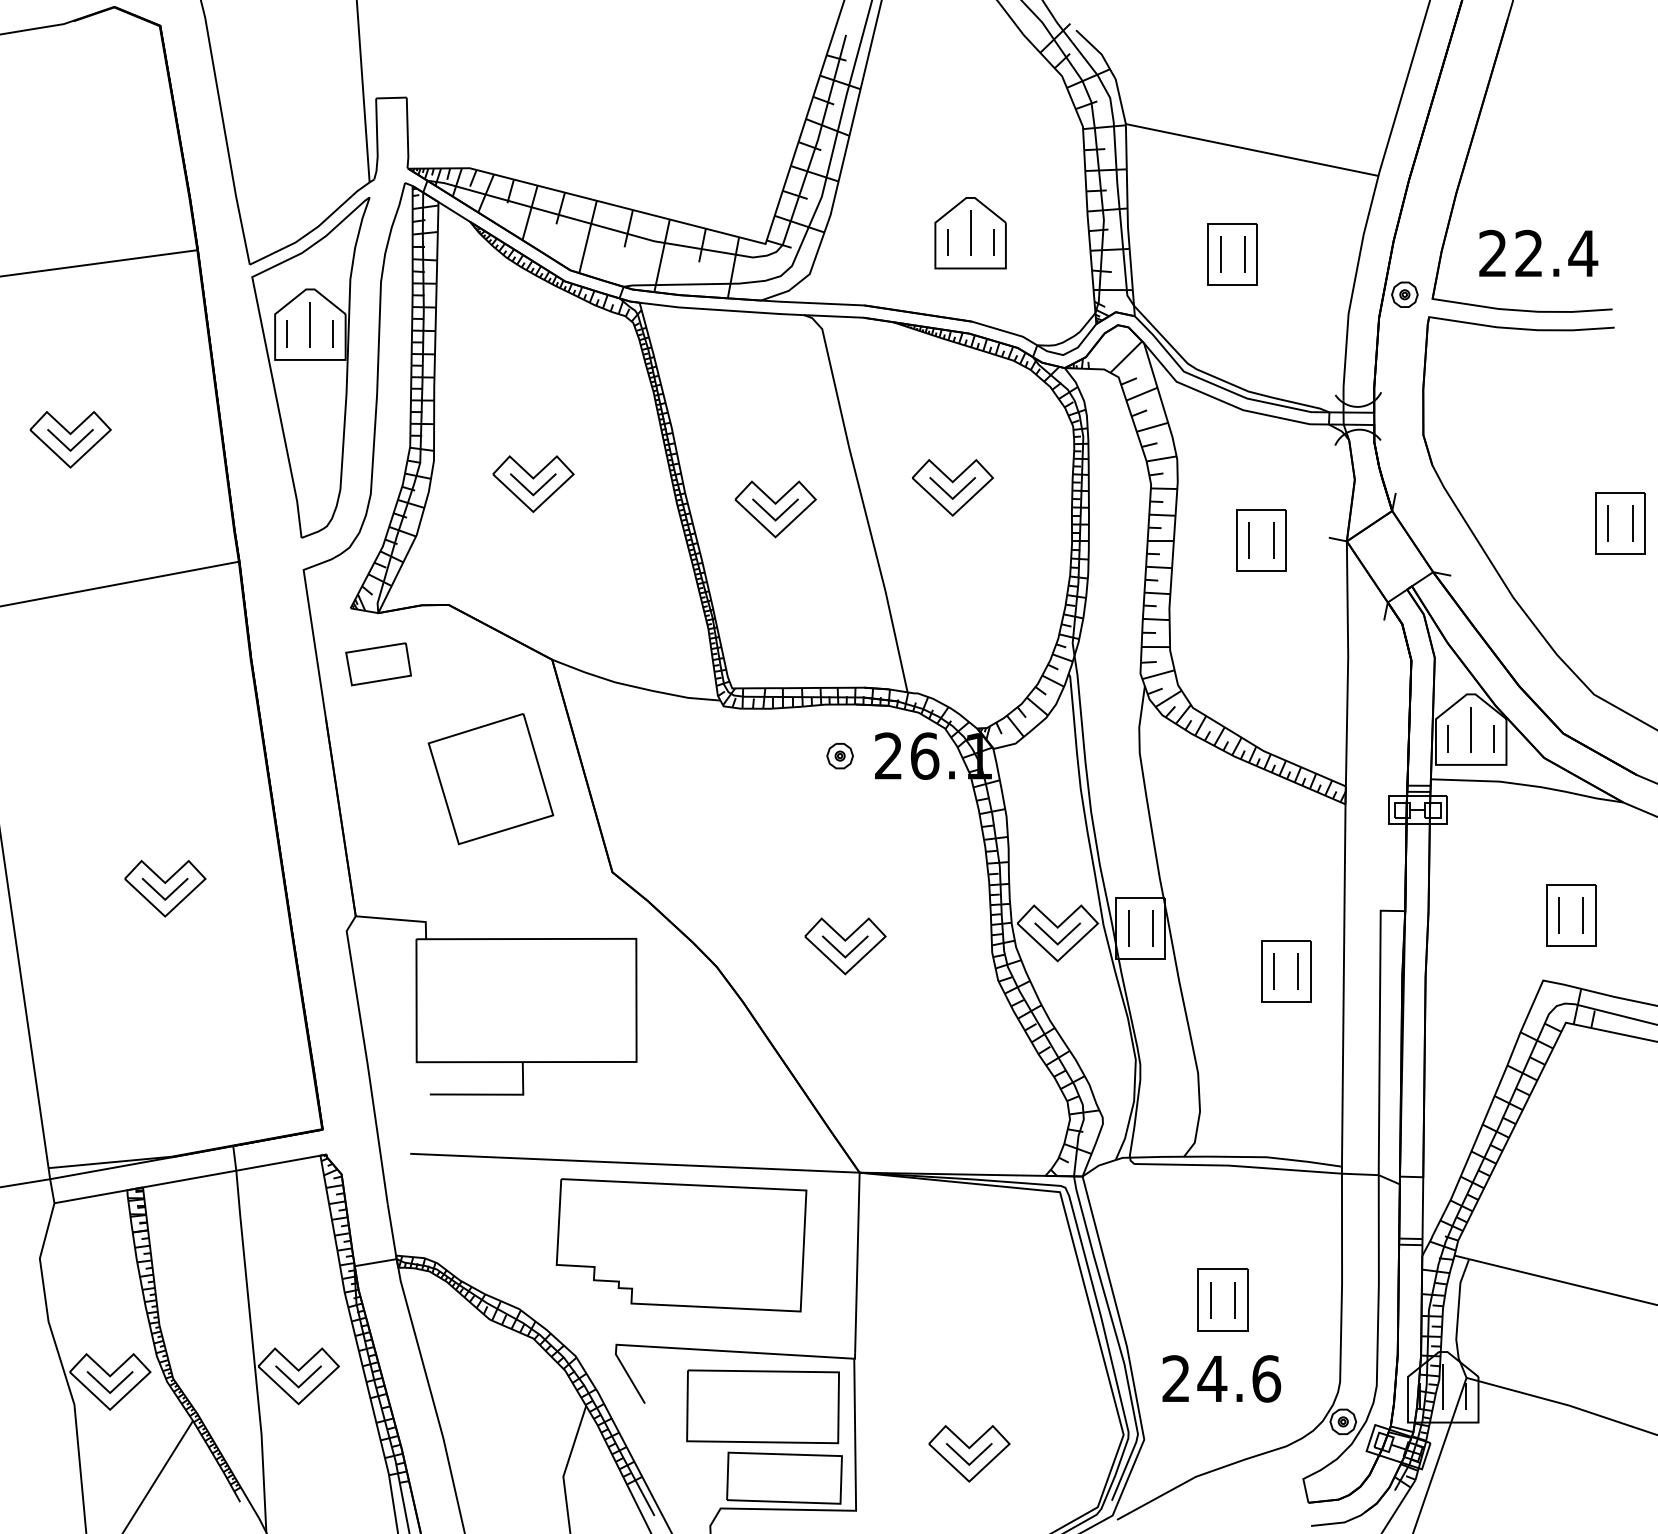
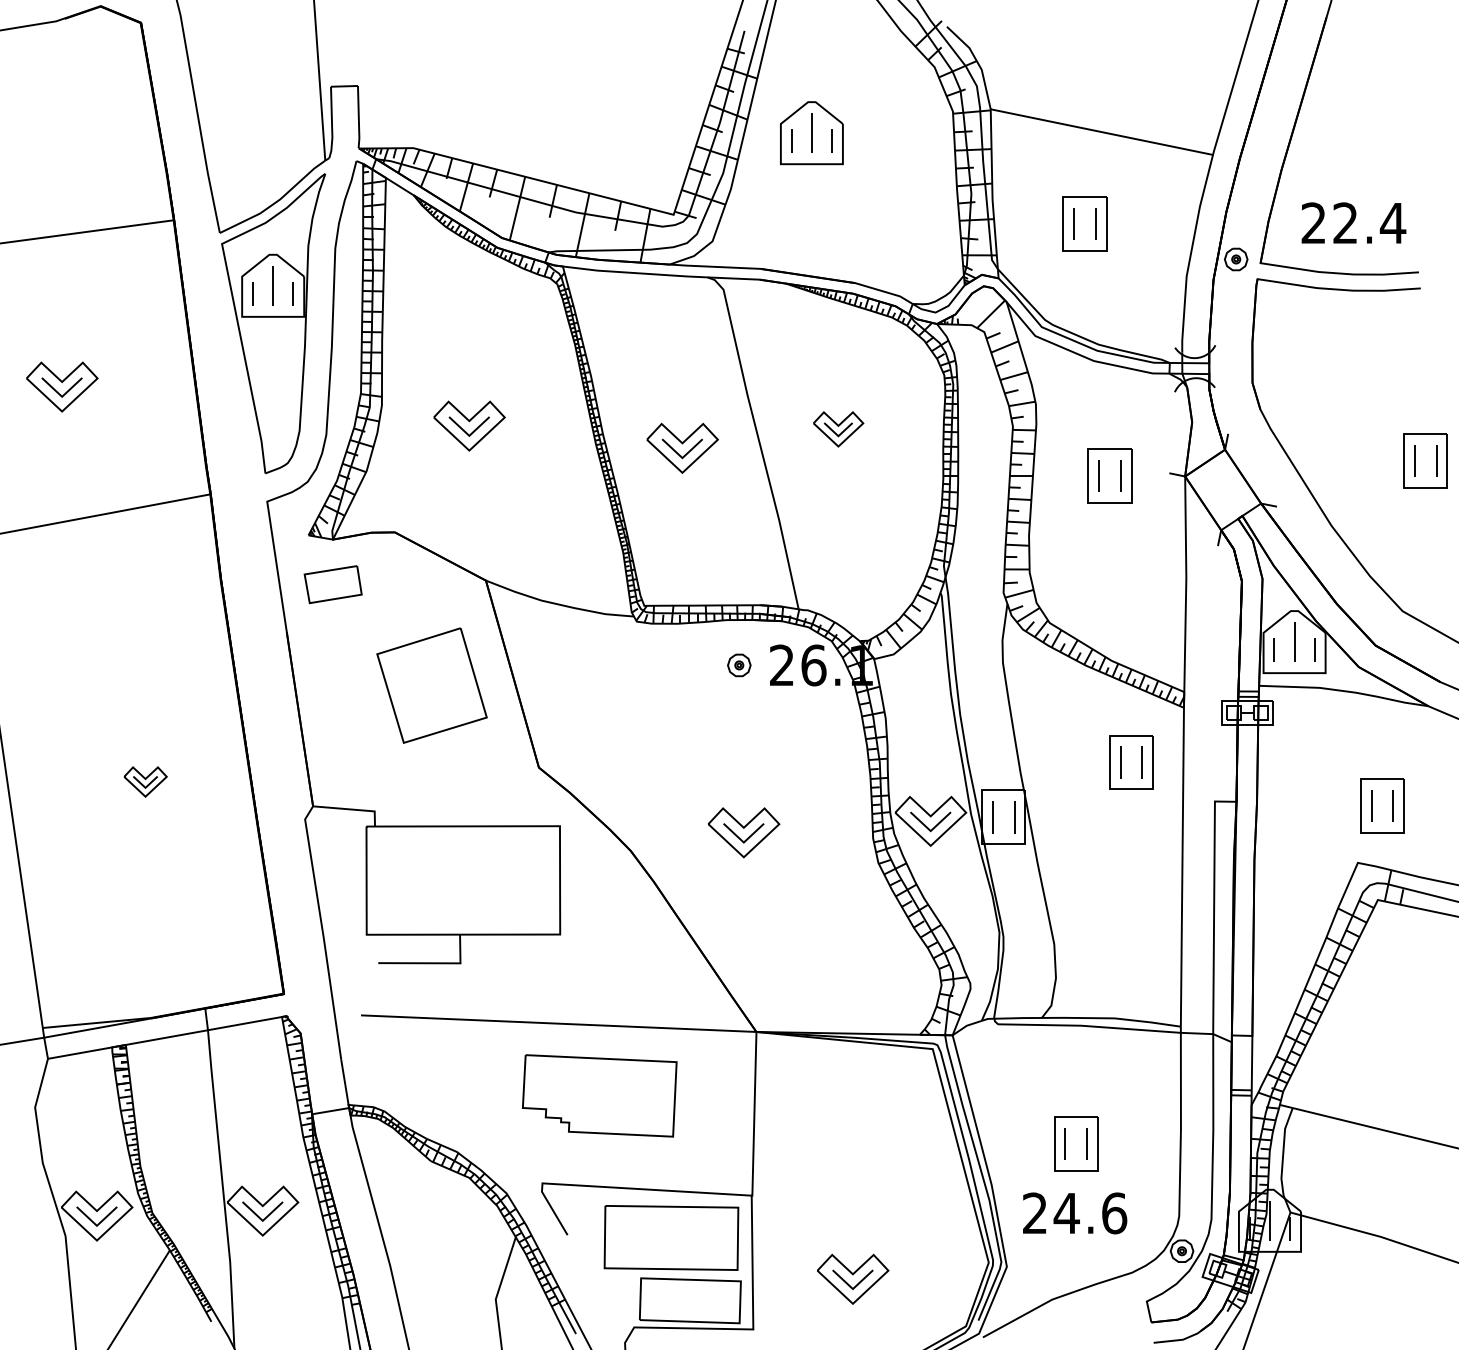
part: (970, 233) -> (811, 133), moved
part: (952, 487) -> (838, 429), size x0.7
part: (165, 888) -> (145, 781), size x0.6
part: (1286, 971) -> (1132, 762), moved
part: (681, 1245) -> (599, 1096), size x0.7

